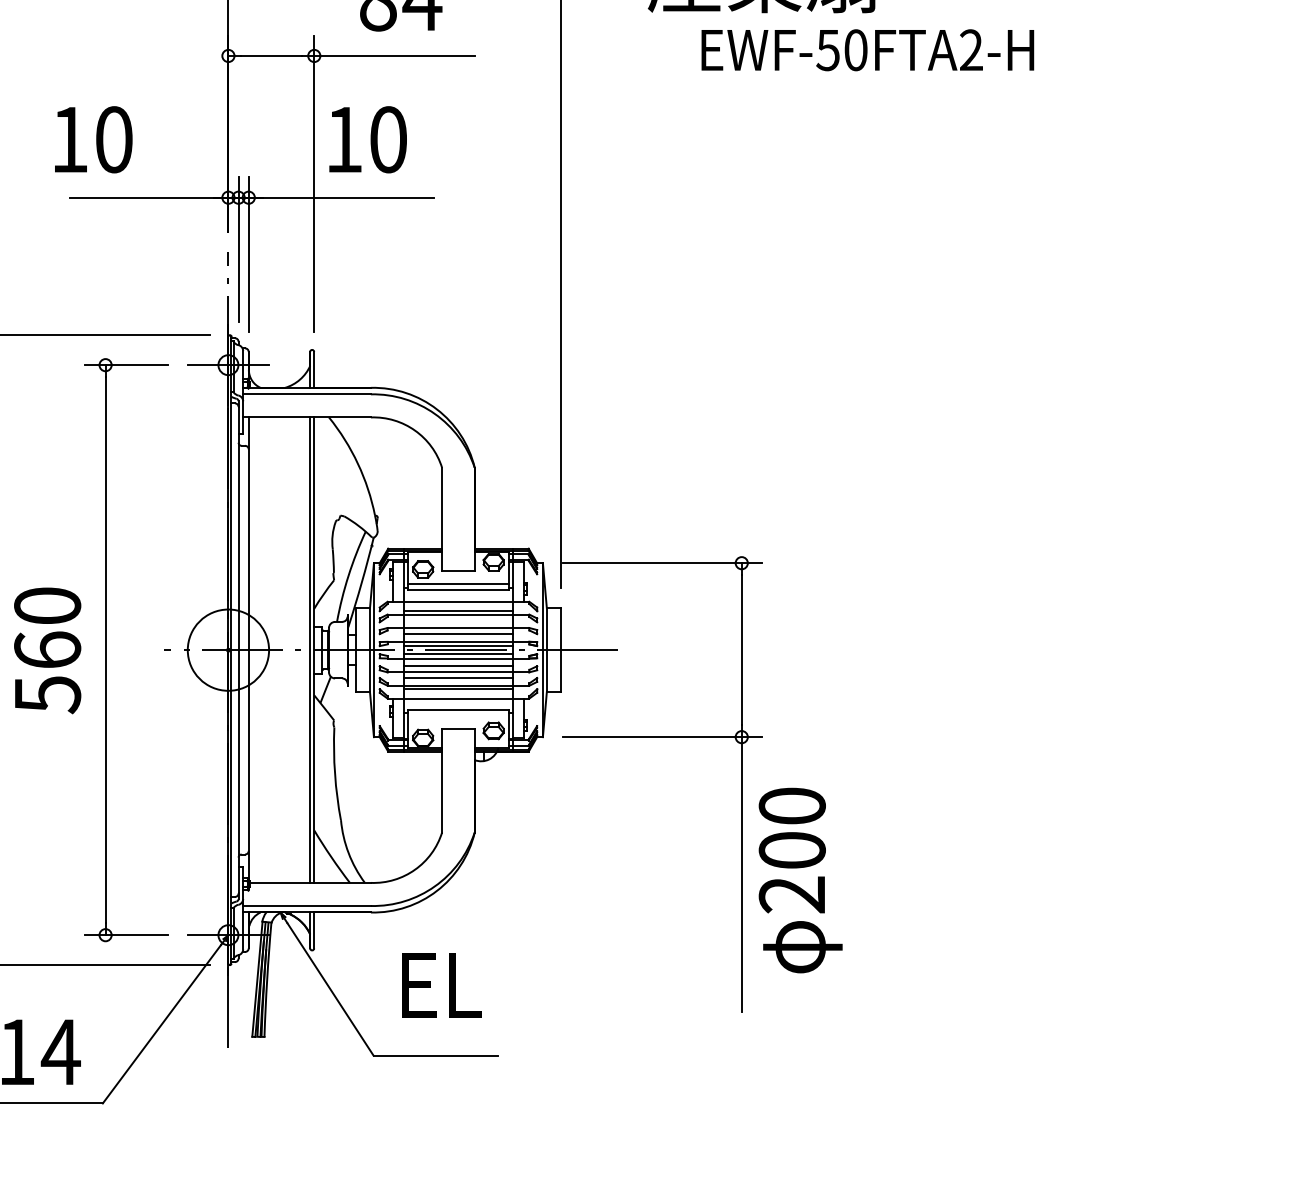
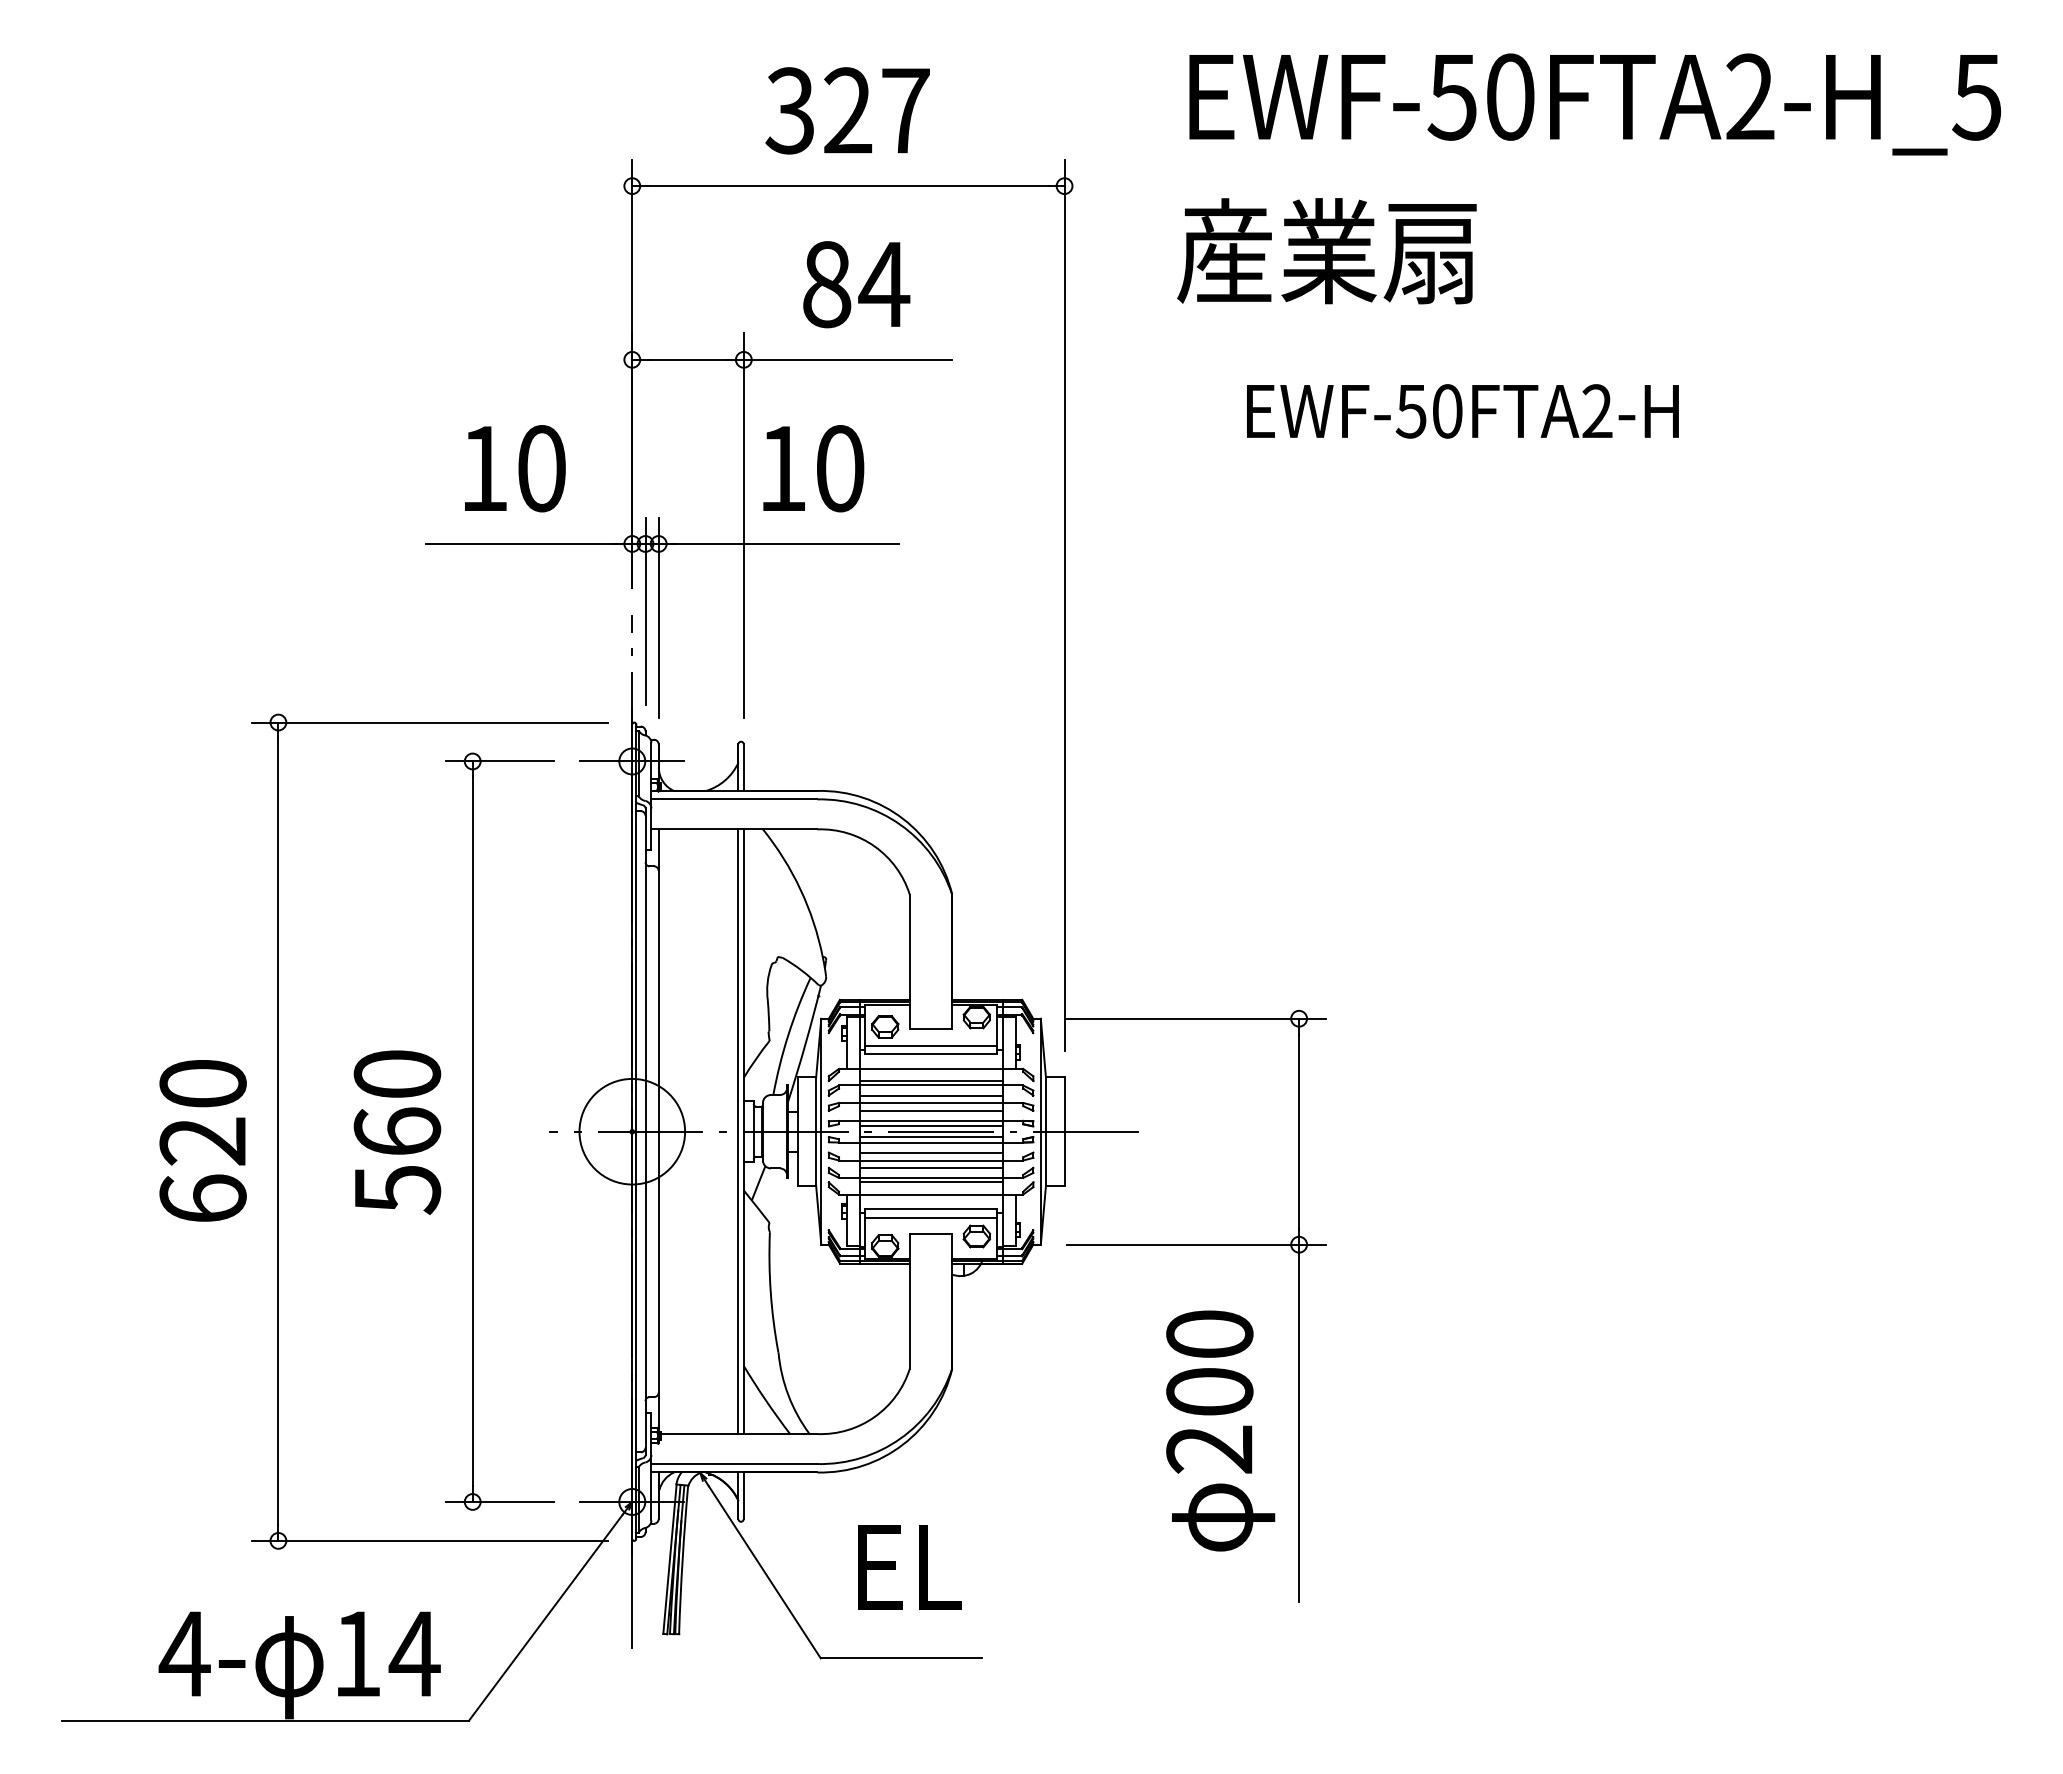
text: (867, 50) -> (1462, 411), moved
text: (93, 139) -> (515, 468), moved
line: (457, 622) -> (930, 1095), added
line: (458, 716) -> (931, 1217), added
text: (800, 880) -> (1220, 1430), moved

